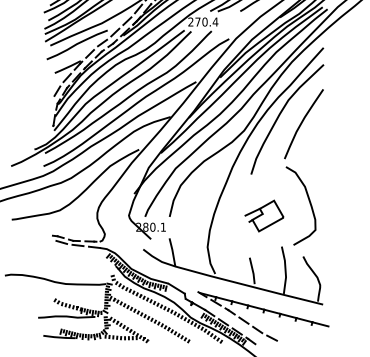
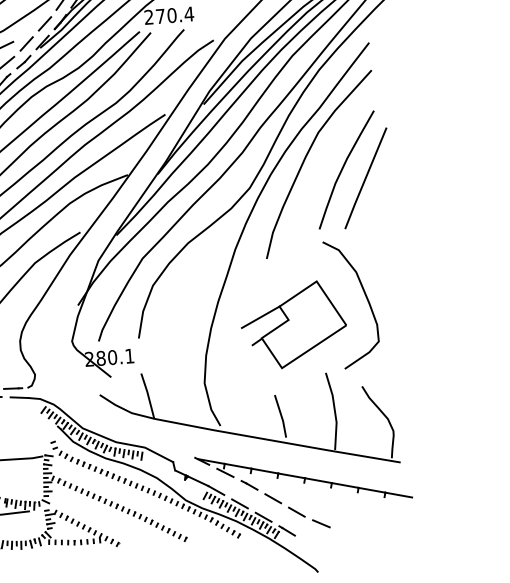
line: (314, 130) -> (364, 178), added
part: (264, 215) -> (293, 324), size x1.67

